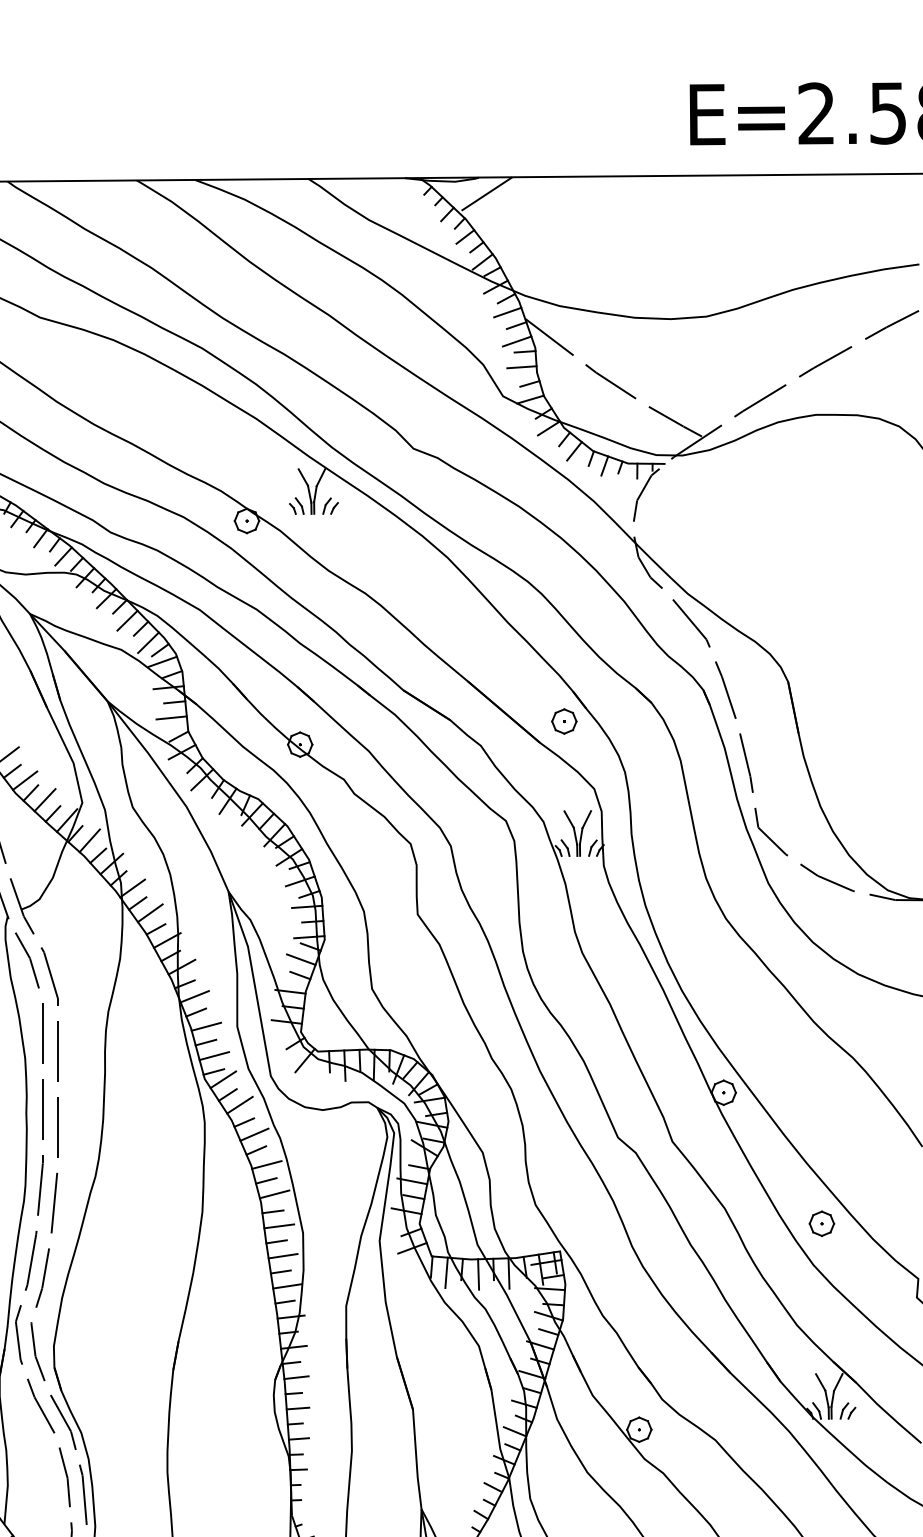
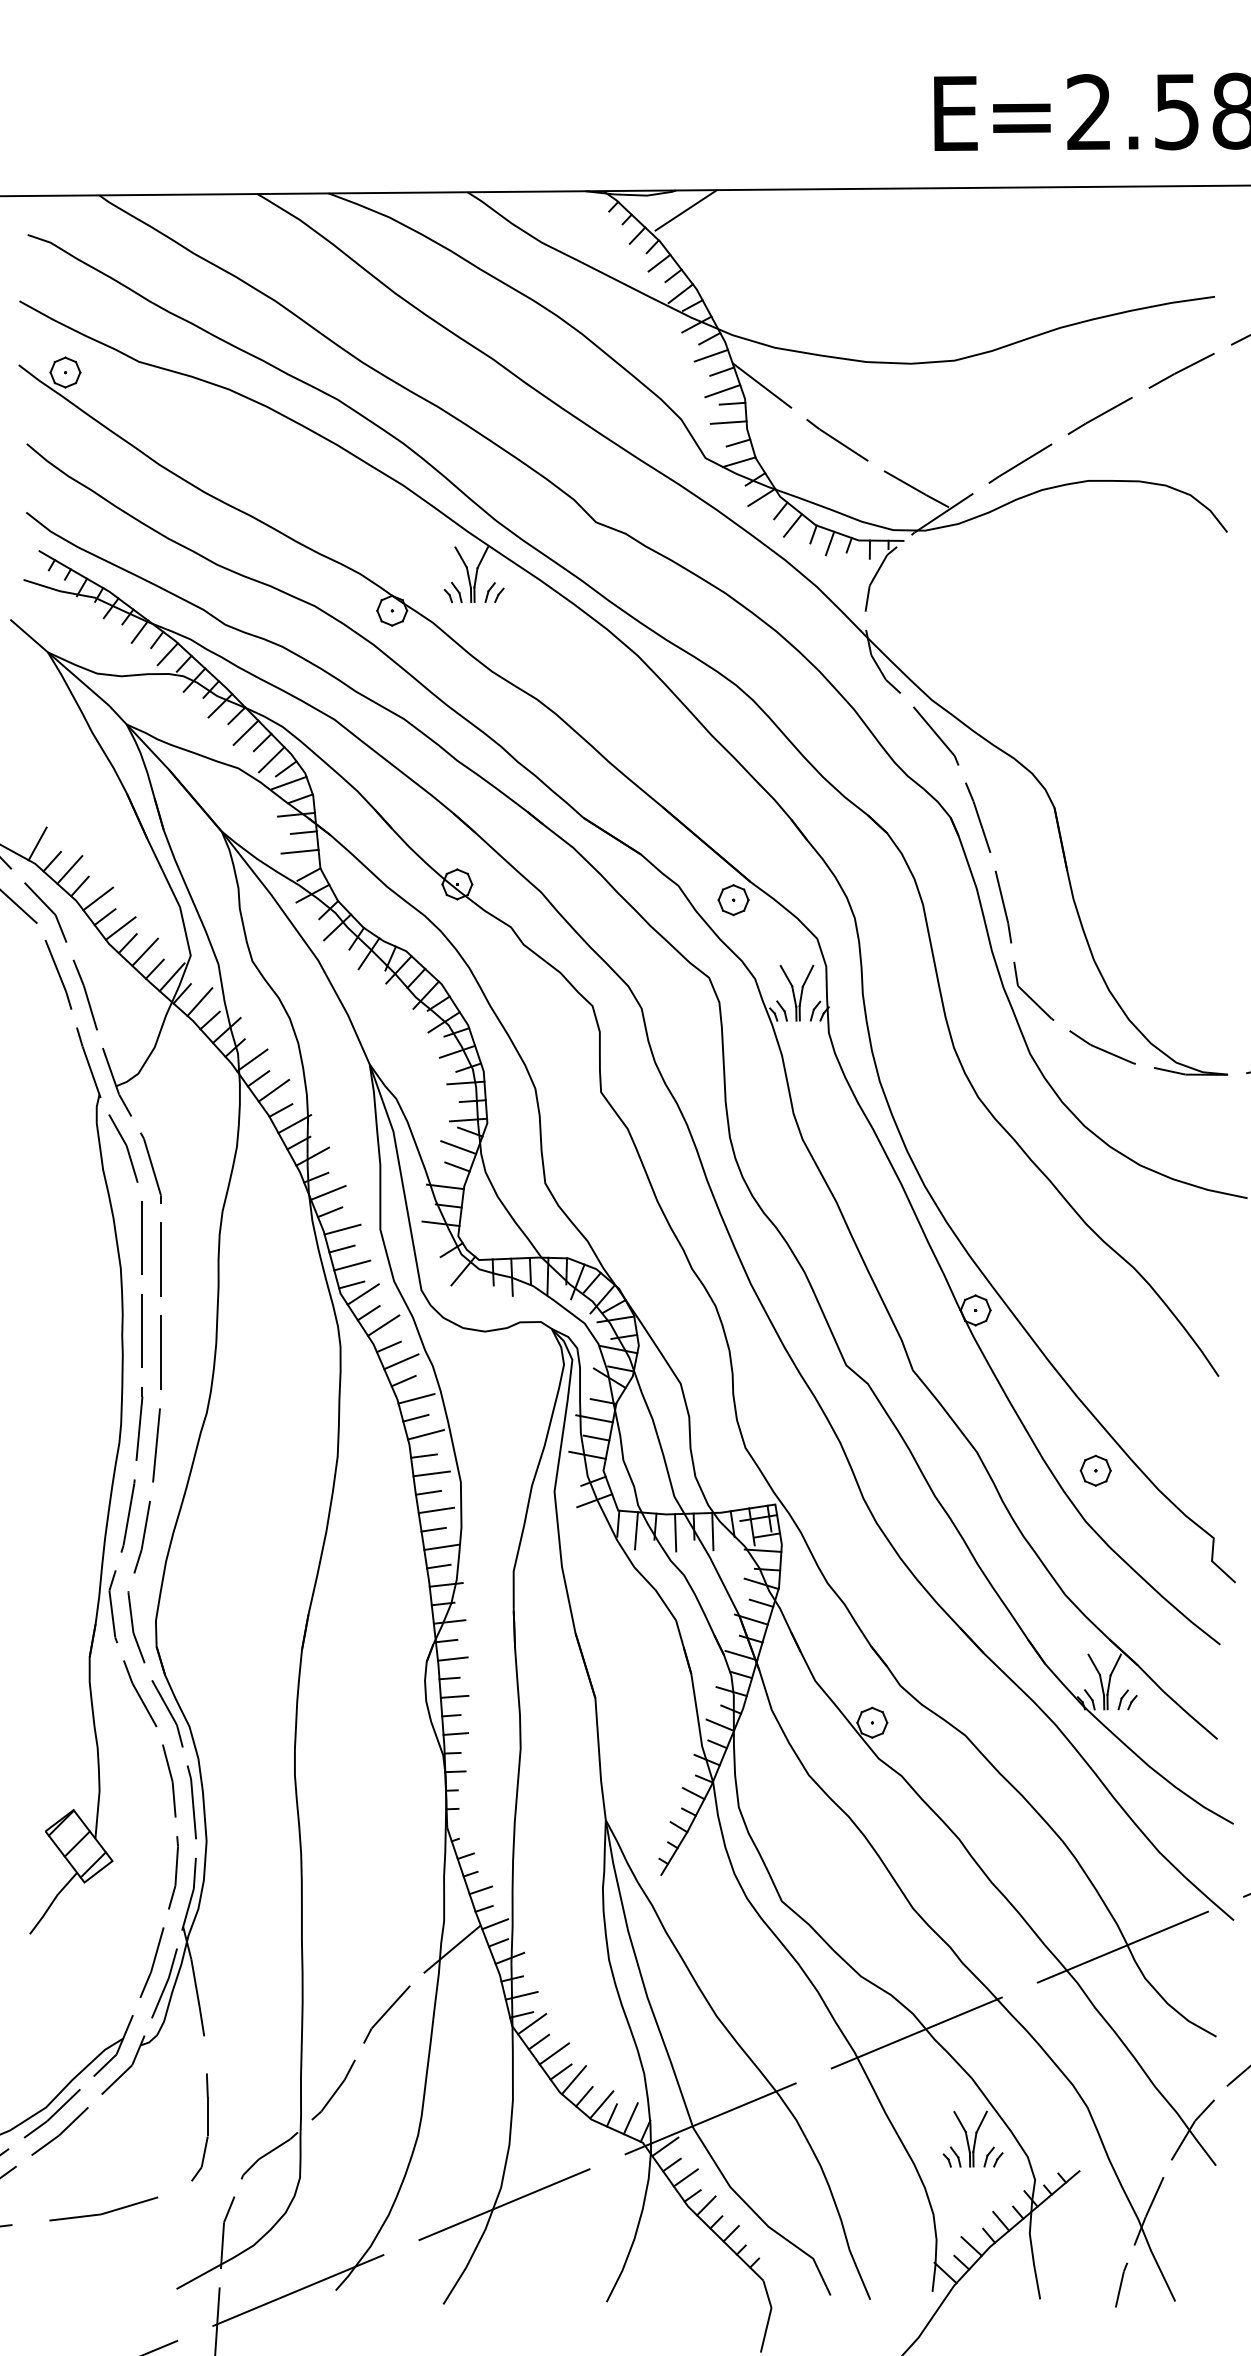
part: (564, 721) -> (733, 900), moved

